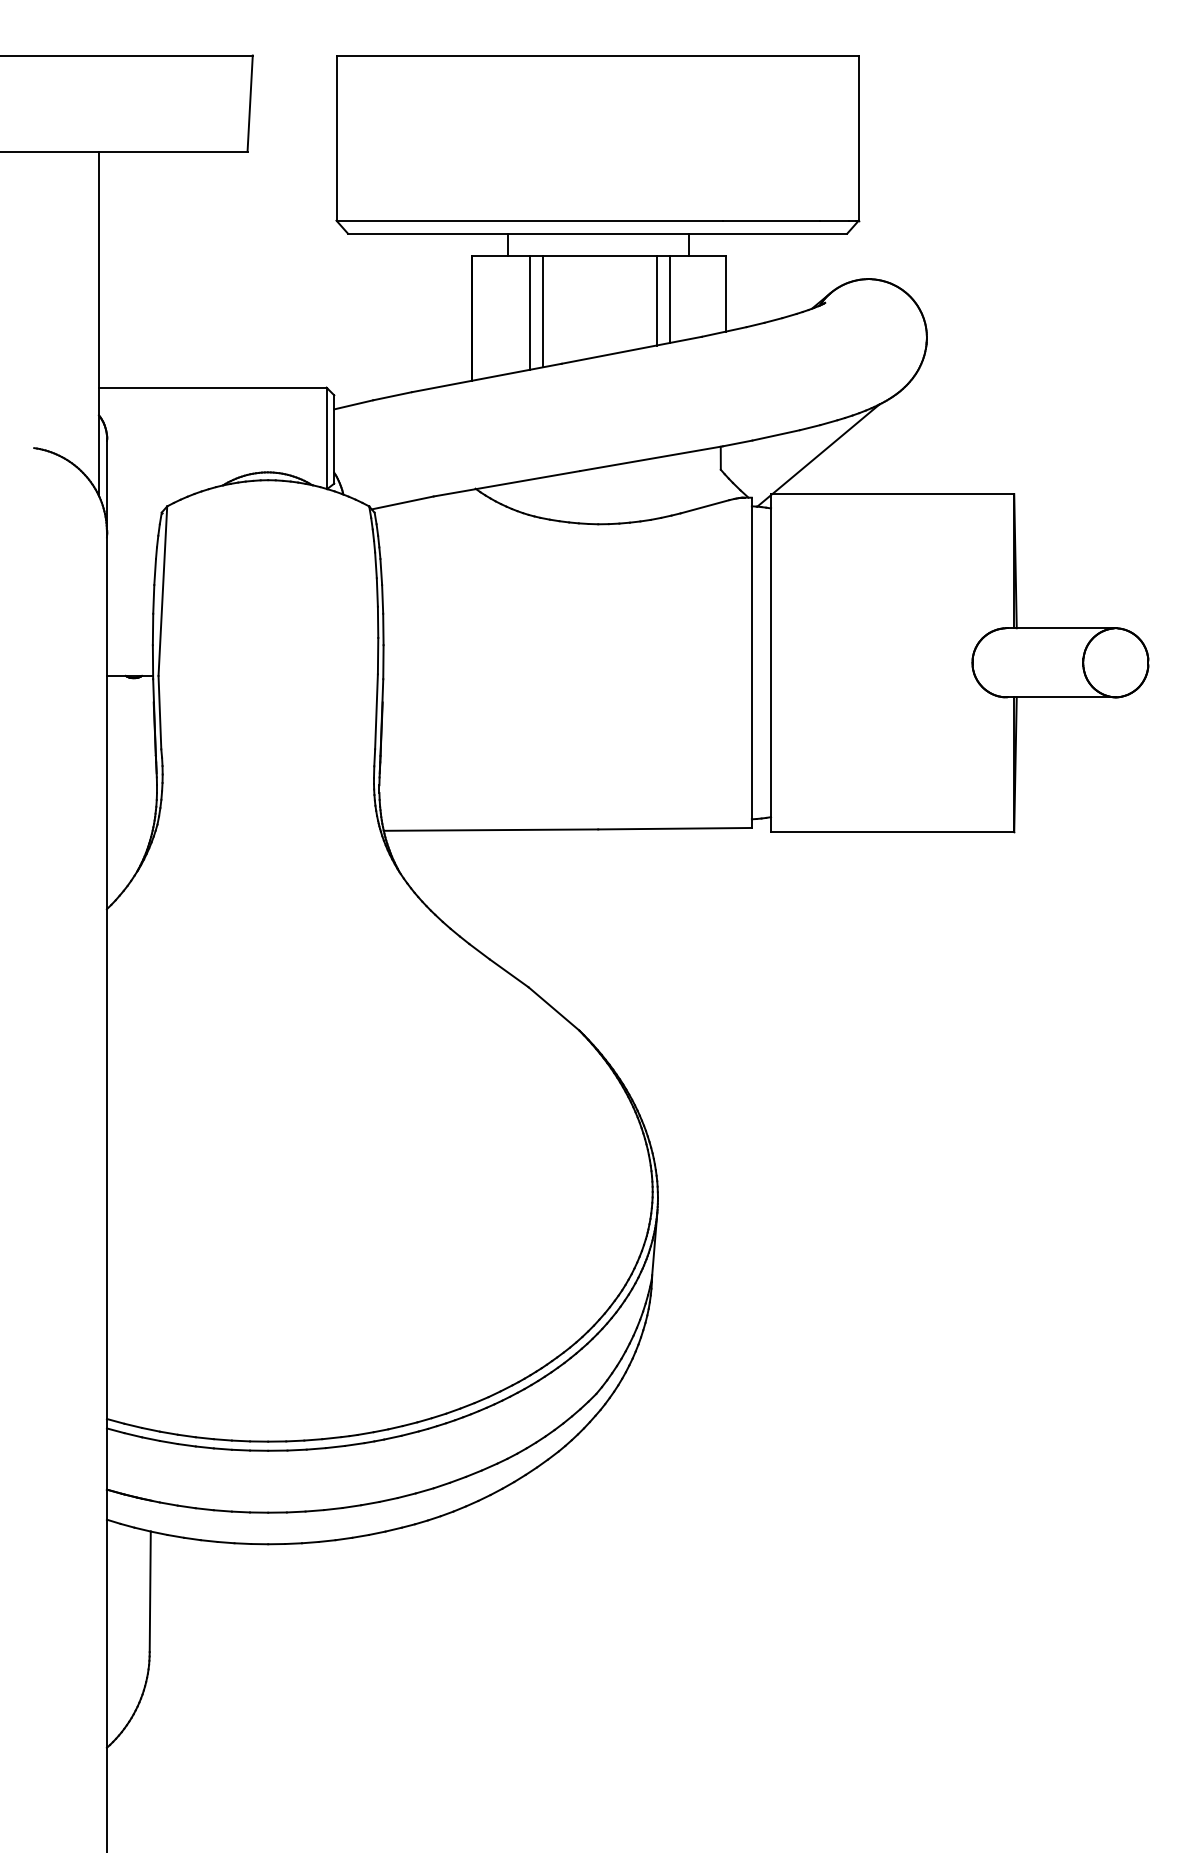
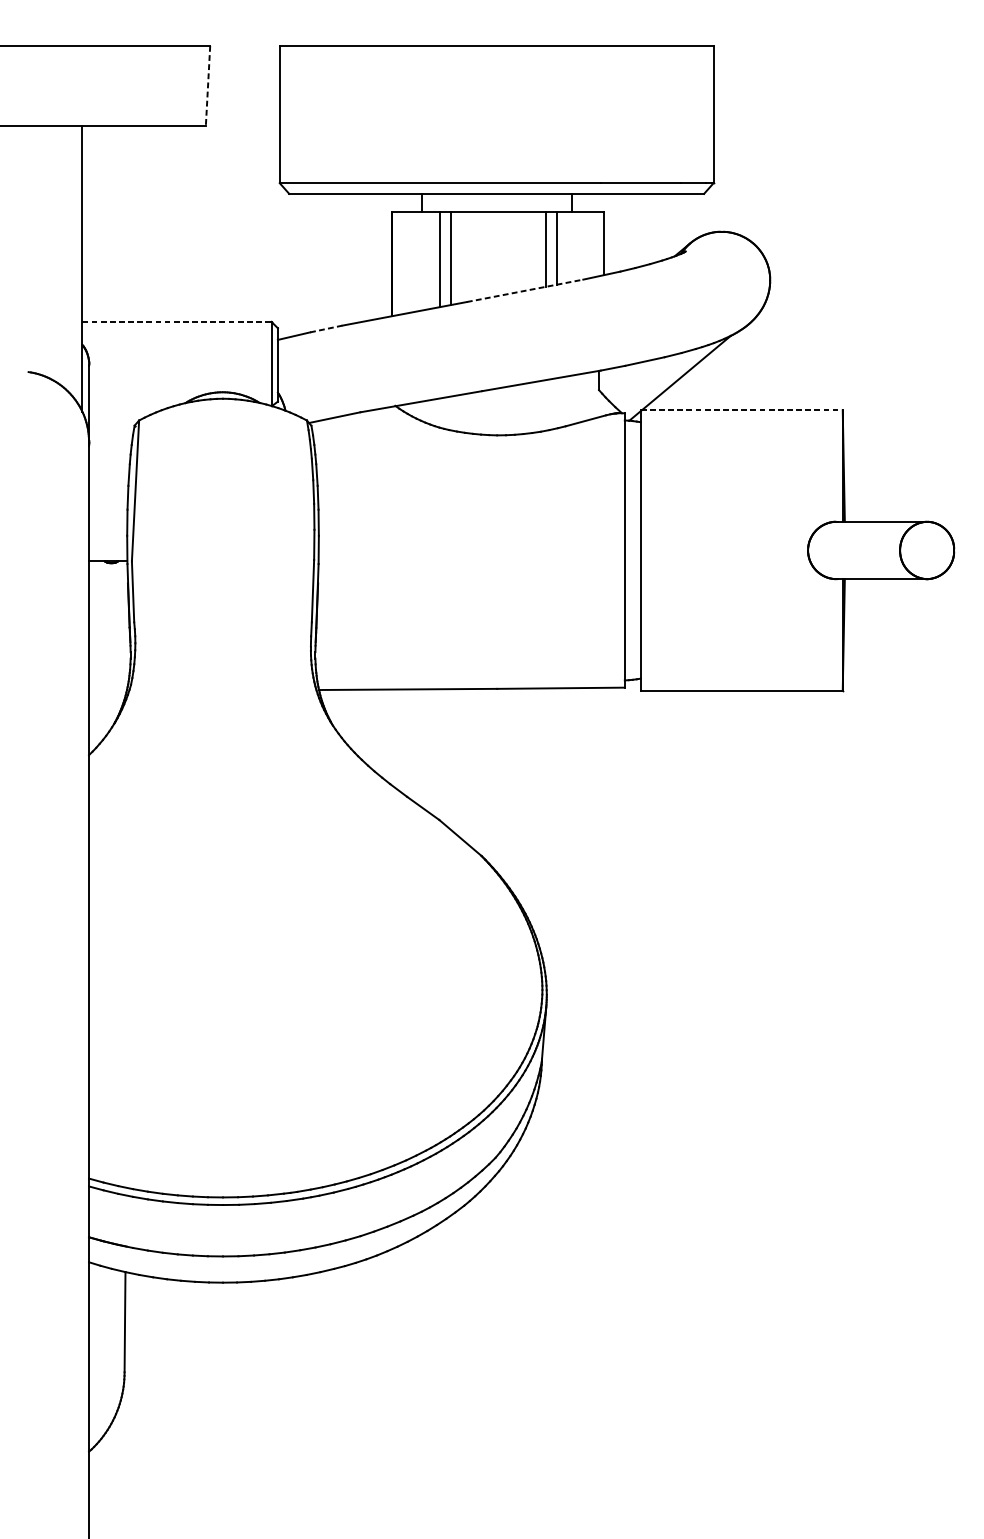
line: (250, 104) -> (208, 86), solid -> dashed
line: (632, 350) -> (525, 291), solid -> dashed
line: (212, 387) -> (176, 321), solid -> dashed
line: (392, 396) -> (326, 329), solid -> dashed
line: (892, 493) -> (741, 409), solid -> dashed

